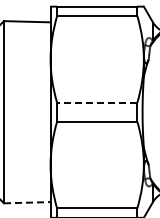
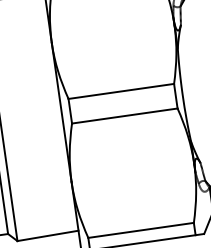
line: (96, 102) -> (120, 91), dashed -> solid
line: (27, 202) -> (48, 235), dashed -> solid

